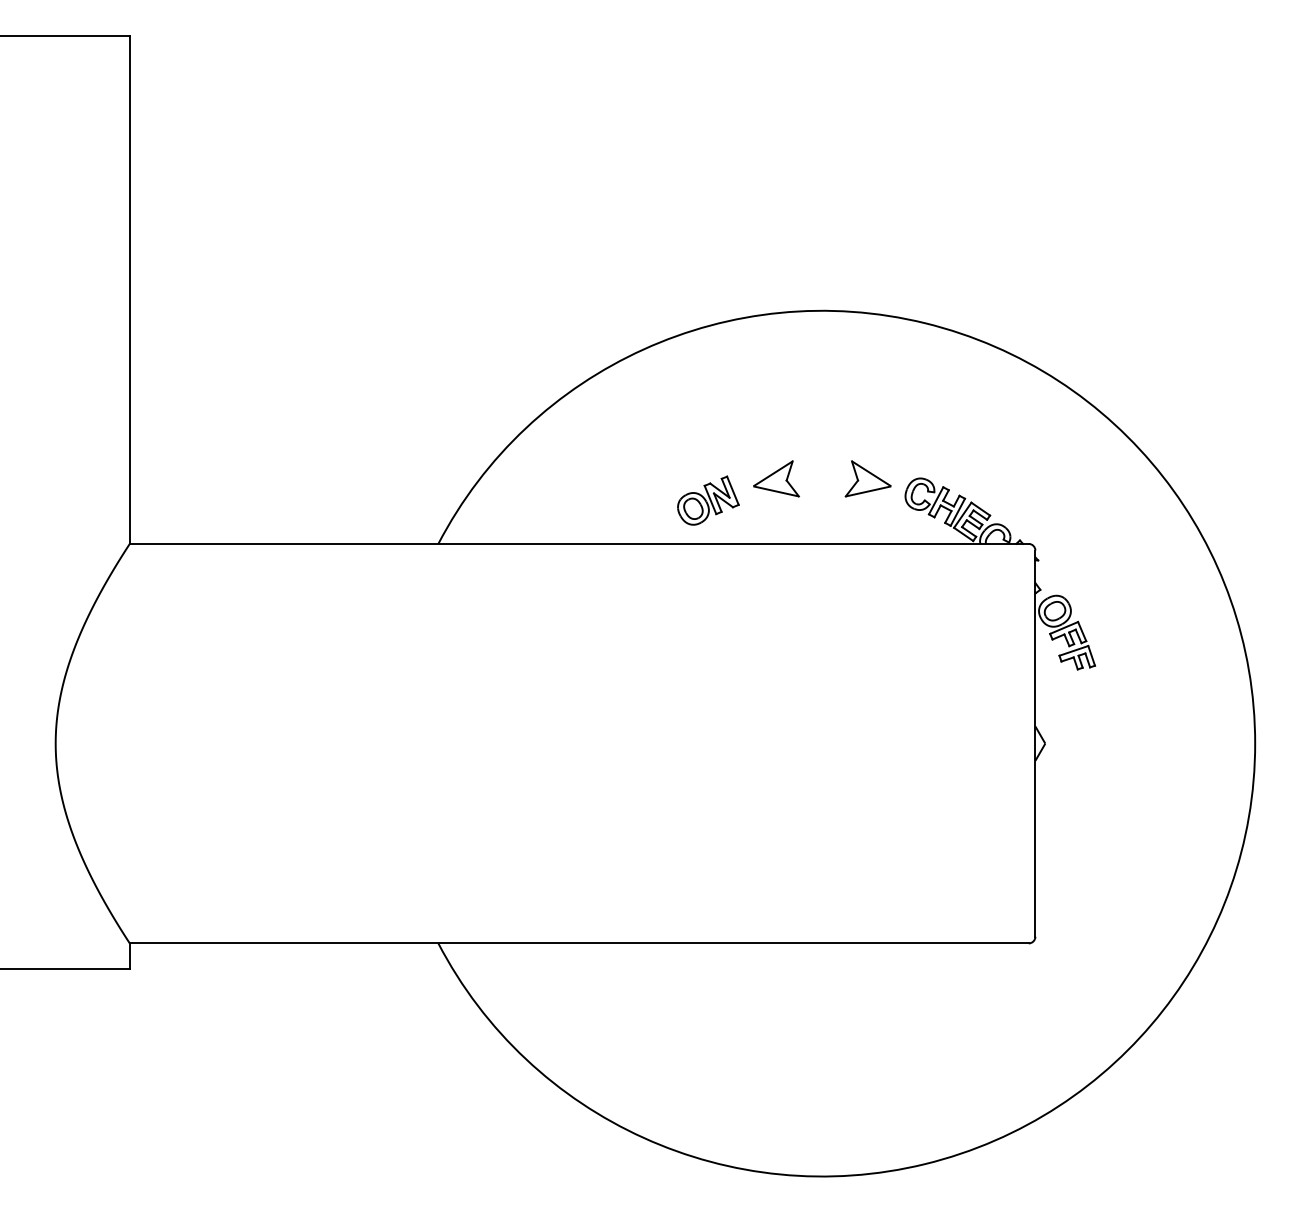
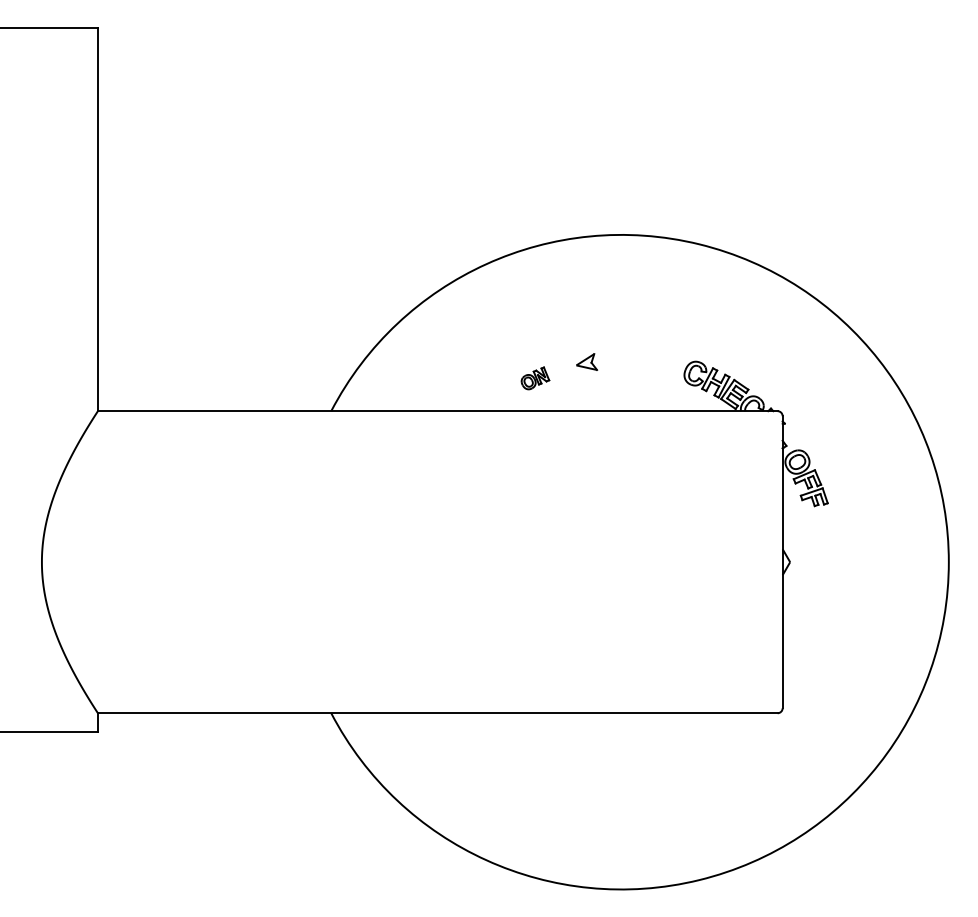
part: (776, 478) -> (586, 361), size x0.6
part: (867, 478) -> (655, 361), removed
part: (708, 500) -> (535, 378), size x0.6

